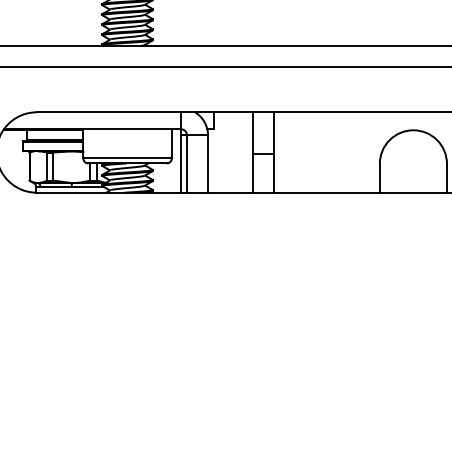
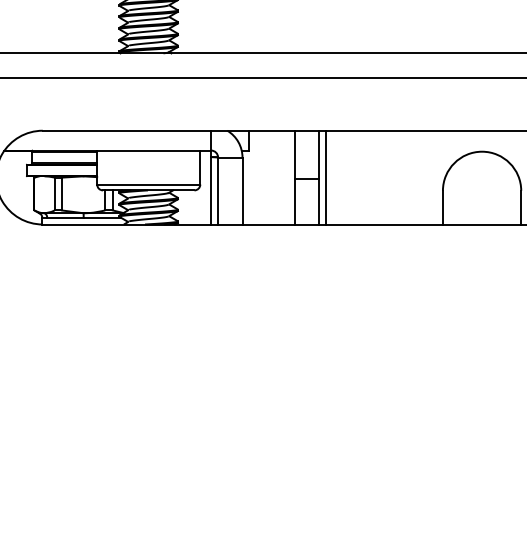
line: (279, 152) -> (325, 177), added

